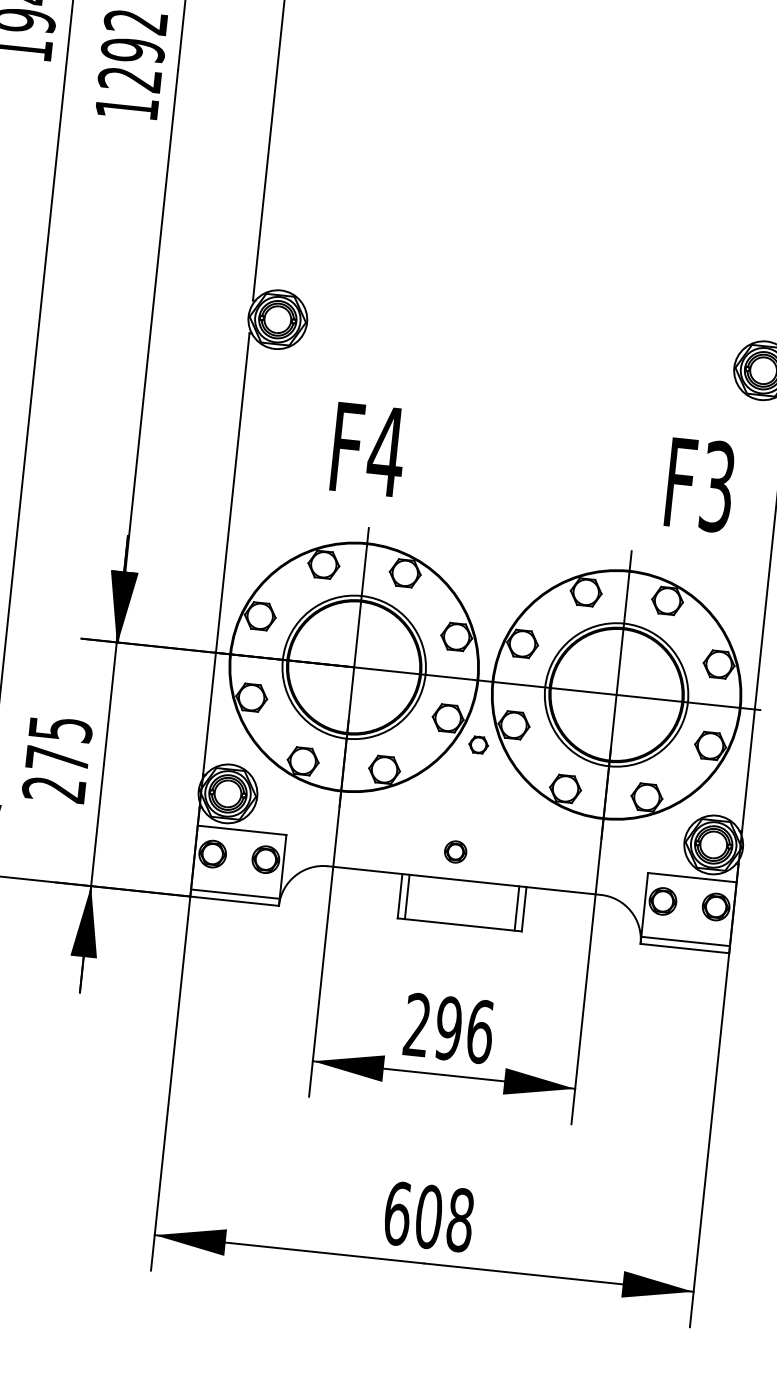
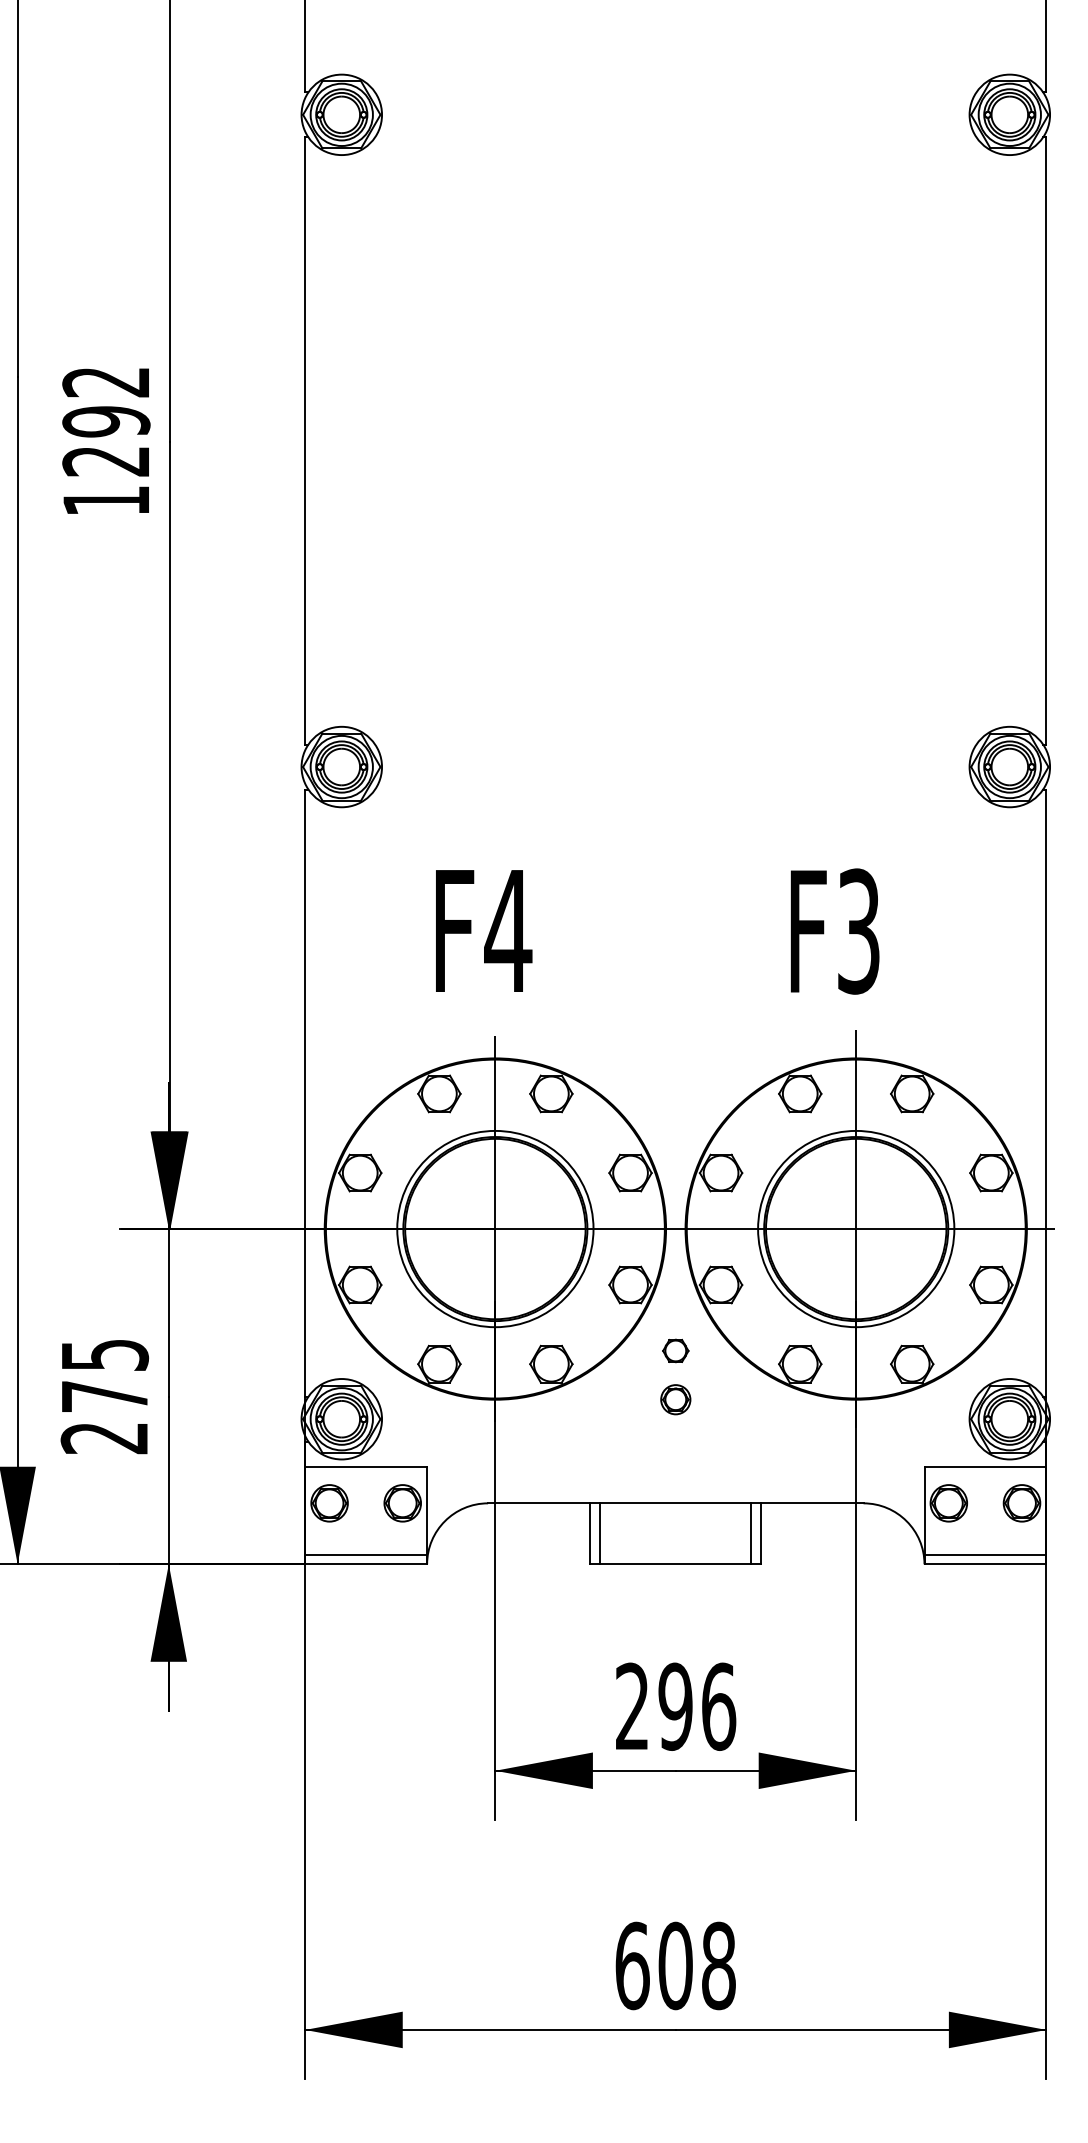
text: (699, 484) -> (834, 931), moved
part: (478, 744) -> (675, 1350), moved
part: (455, 851) -> (675, 1399), moved

